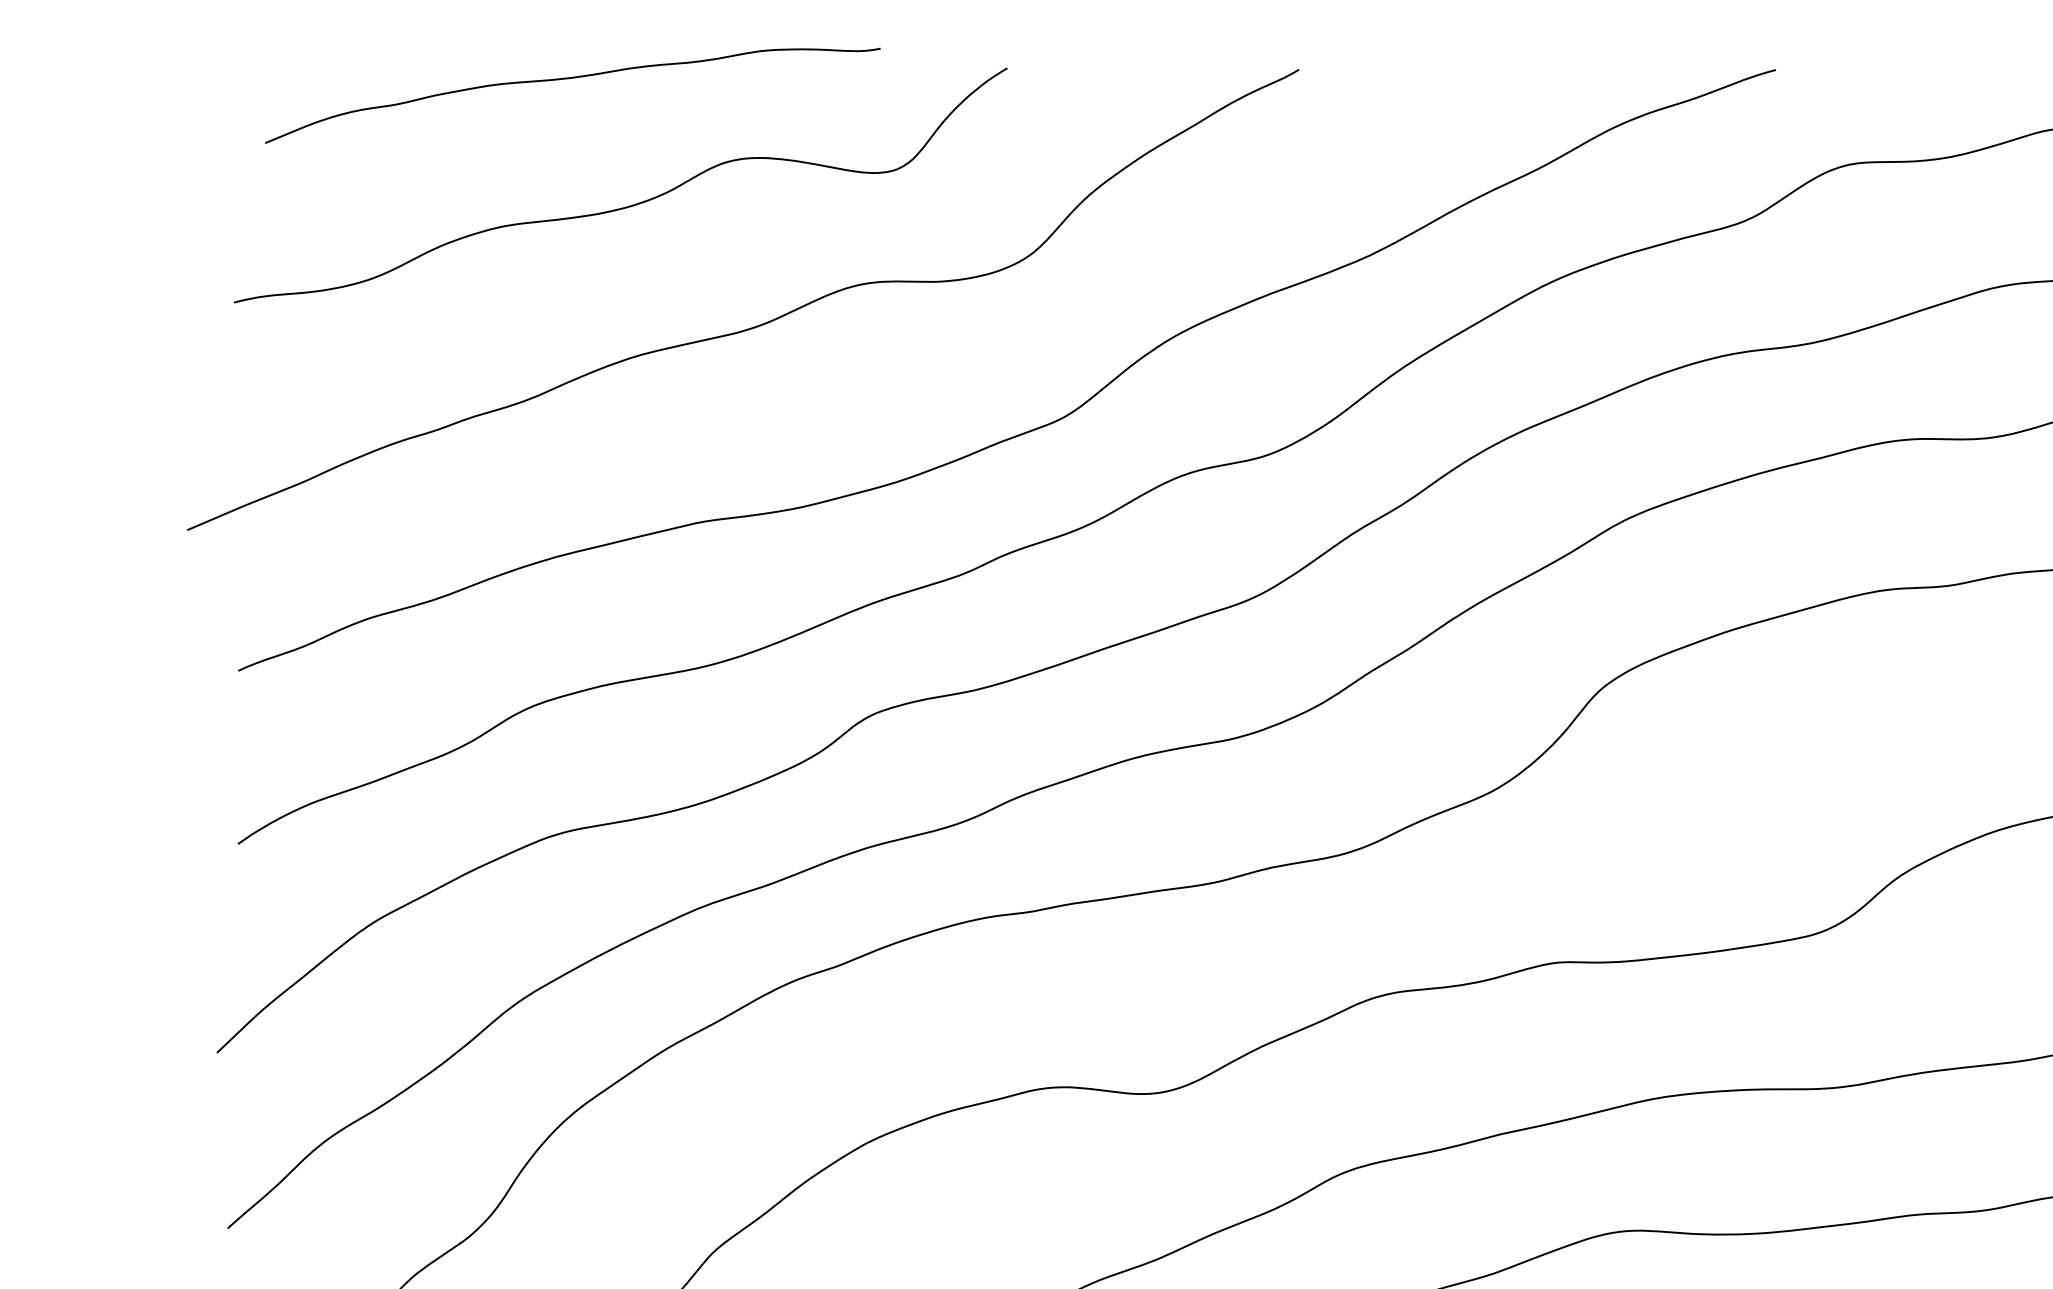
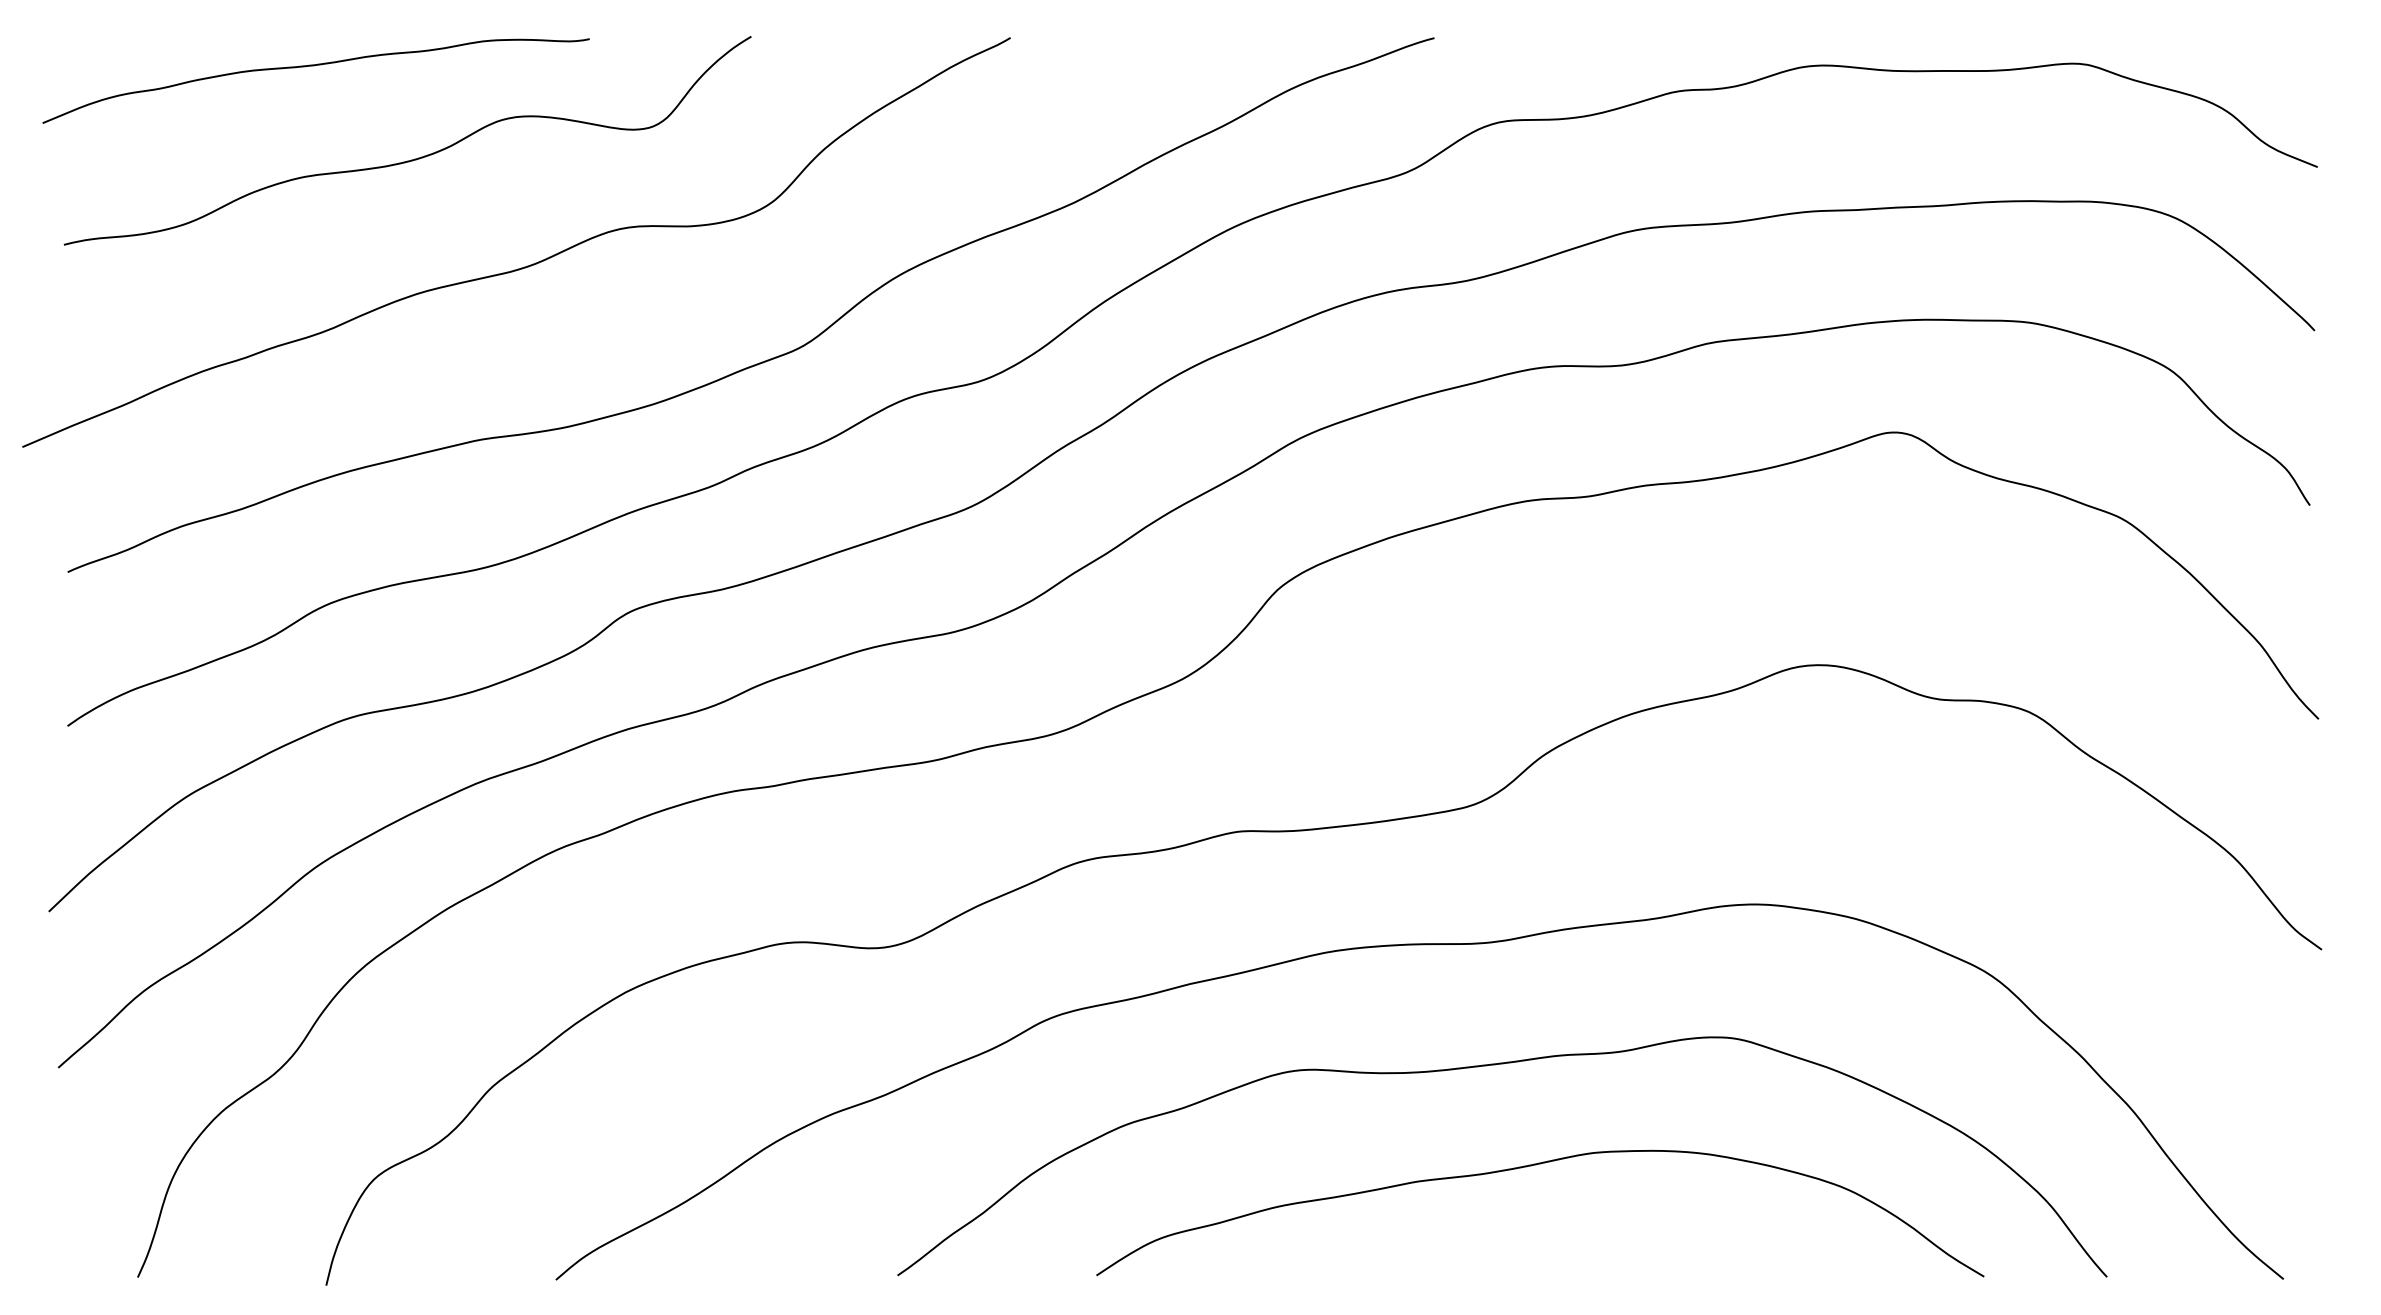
curve: (570, 79) -> (314, 66), moved

